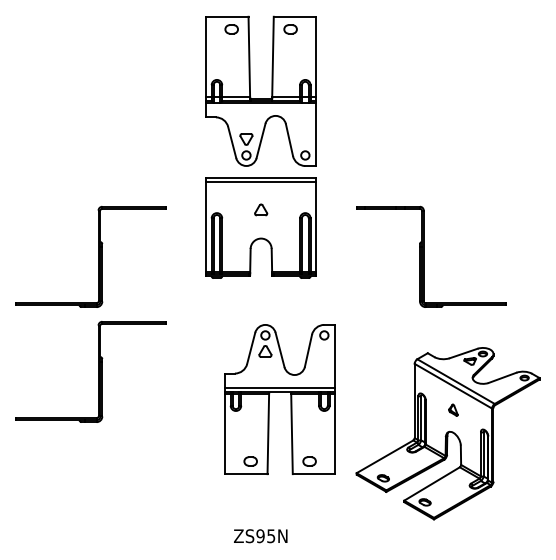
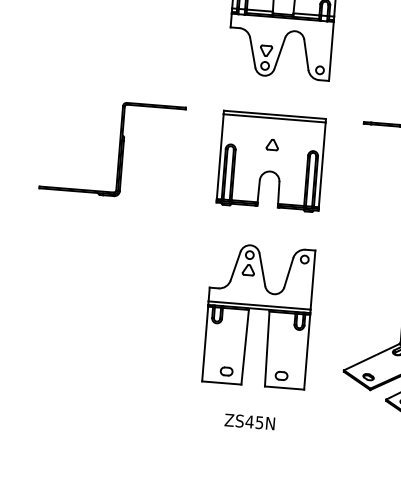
part: (260, 227) -> (270, 161), moved
part: (98, 371) -> (110, 256), removed
part: (279, 392) -> (258, 309), moved
text: (260, 536) -> (249, 422), ZS95N -> ZS45N

